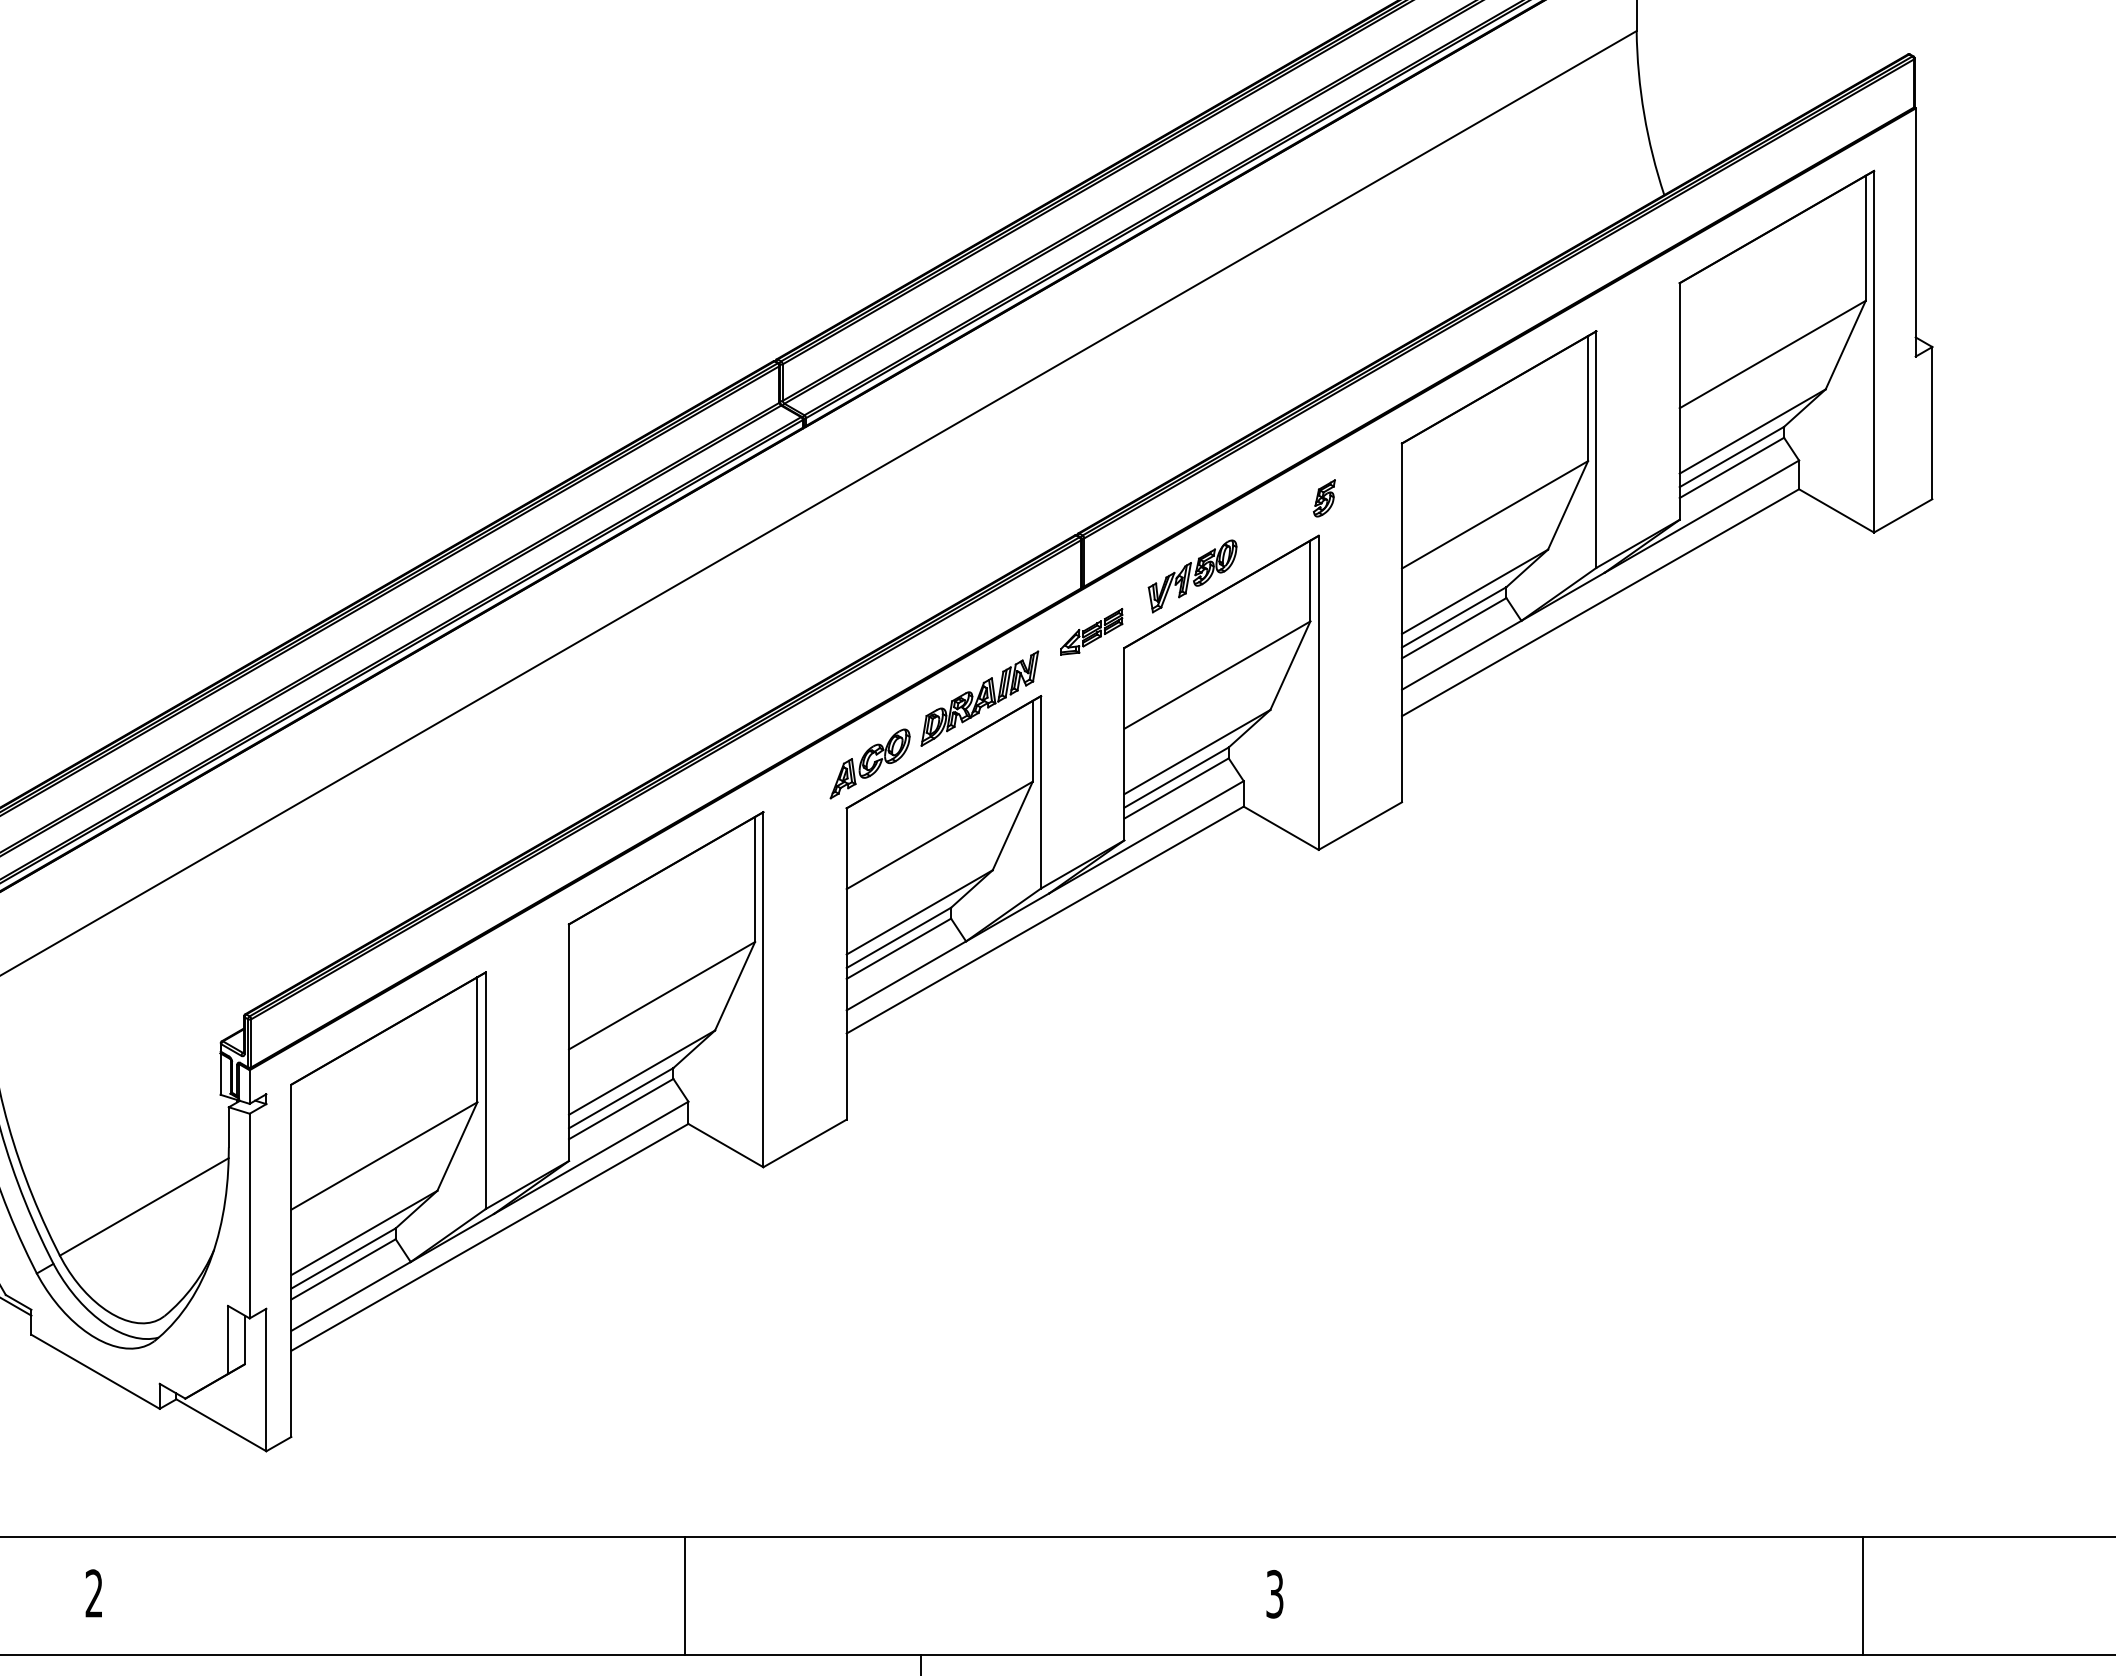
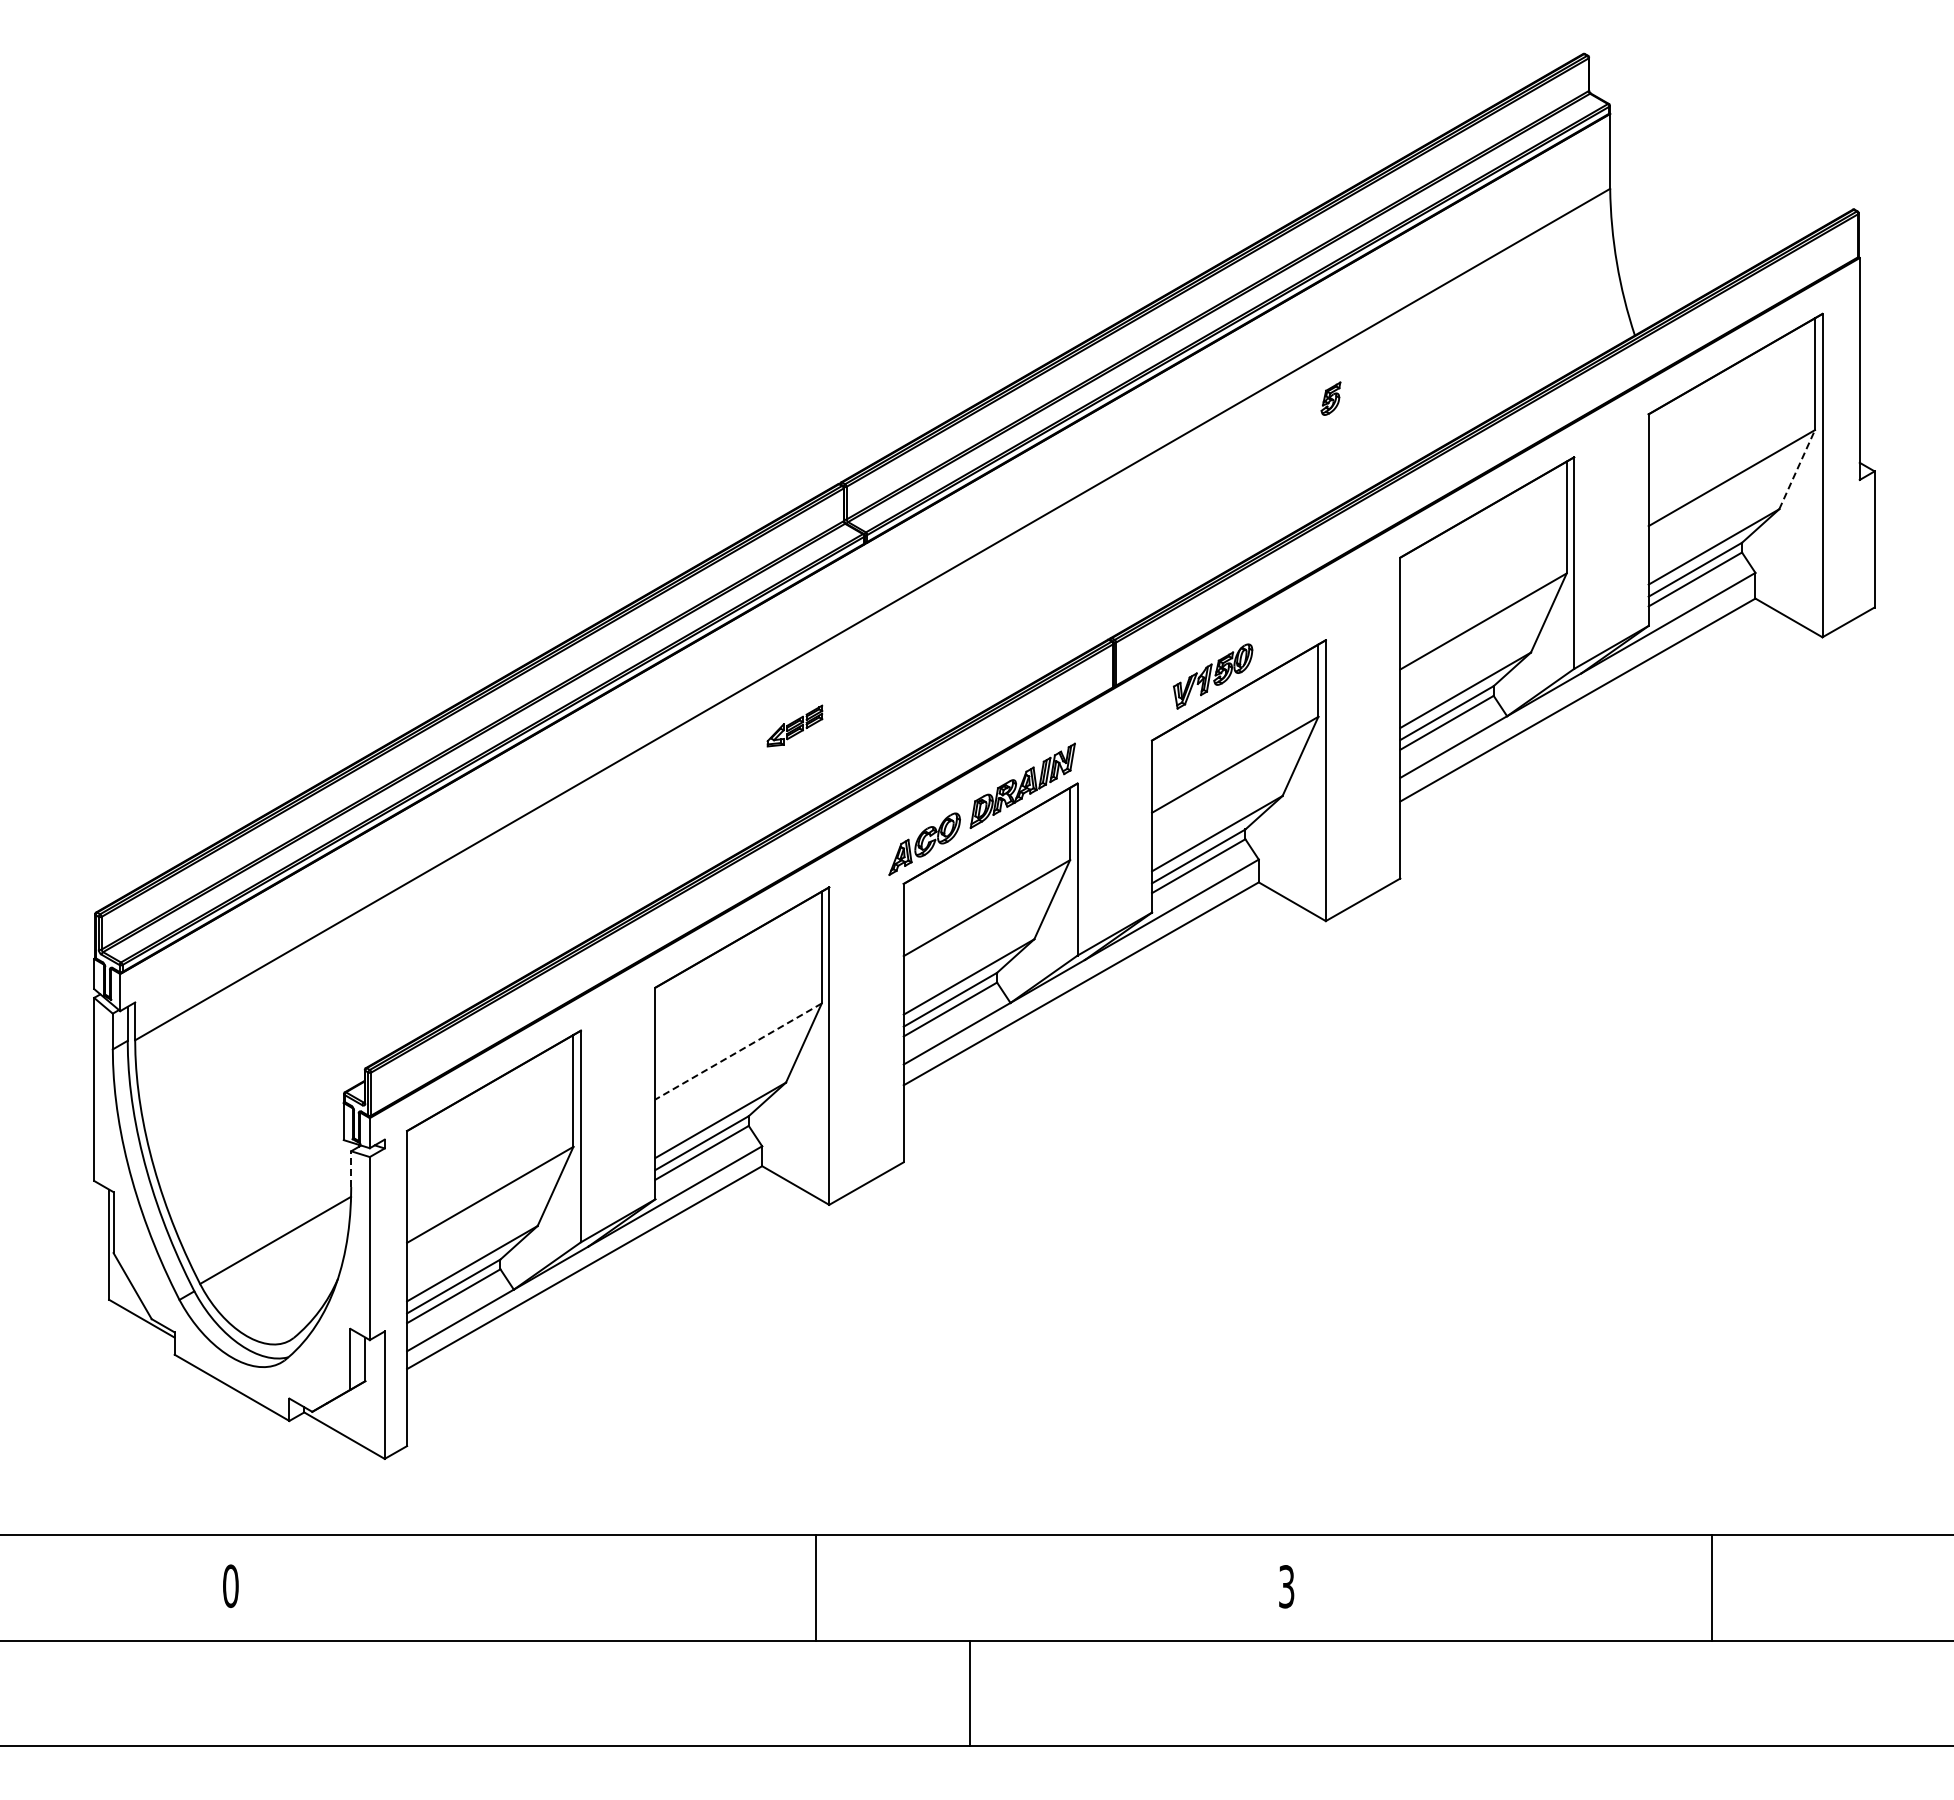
line: (1846, 344) -> (1797, 469), solid -> dashed
part: (1323, 498) -> (1330, 398), moved
part: (1091, 631) -> (794, 725), moved
line: (661, 995) -> (738, 1051), solid -> dashed
line: (229, 1127) -> (351, 1169), solid -> dashed
text: (93, 1593) -> (230, 1586), 2 -> 0
line: (685, 1595) -> (816, 1587), moved
line: (1862, 1595) -> (1711, 1587), moved

